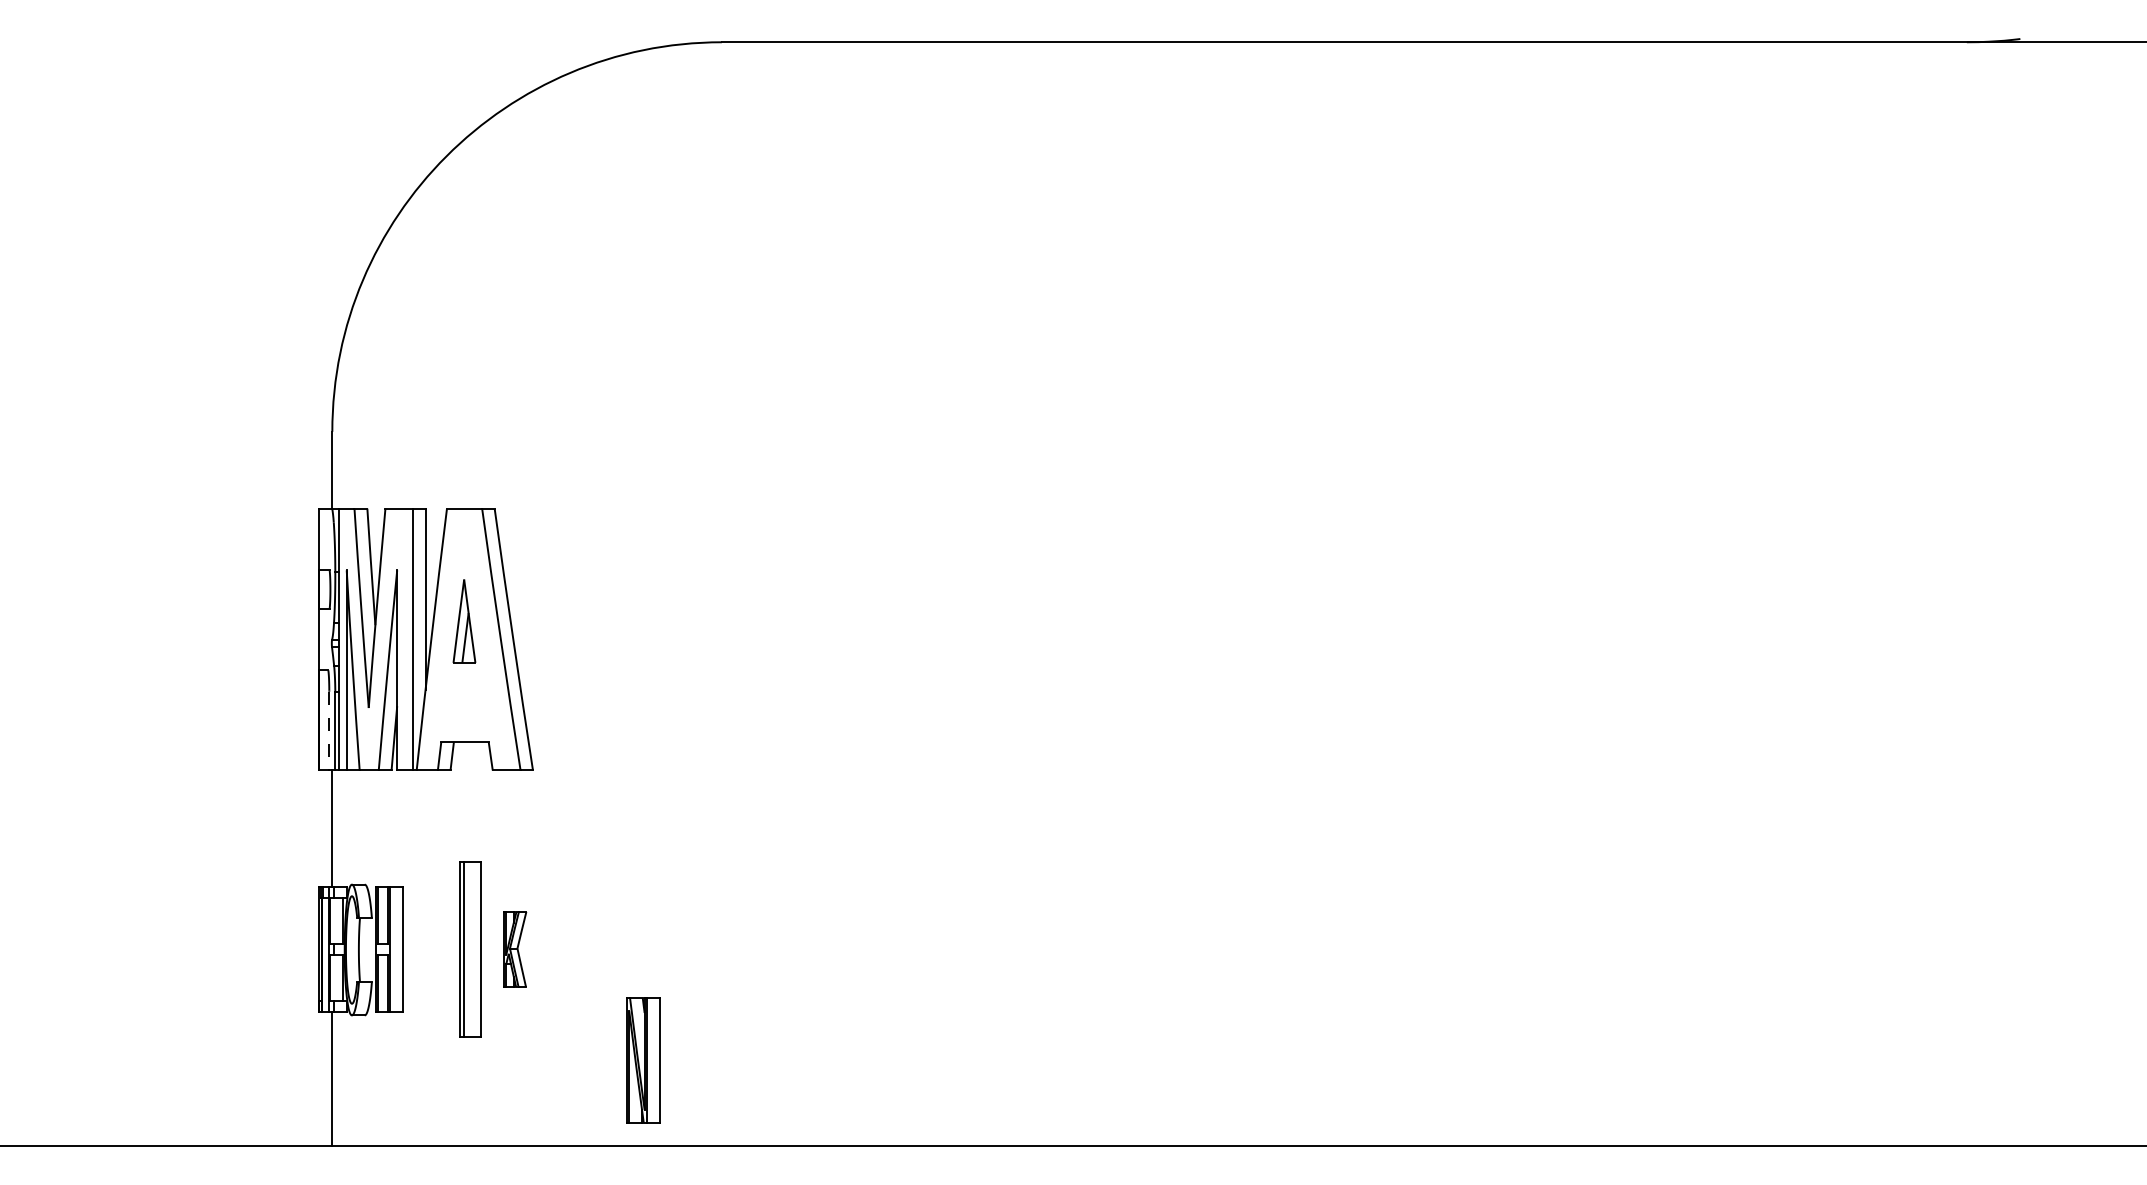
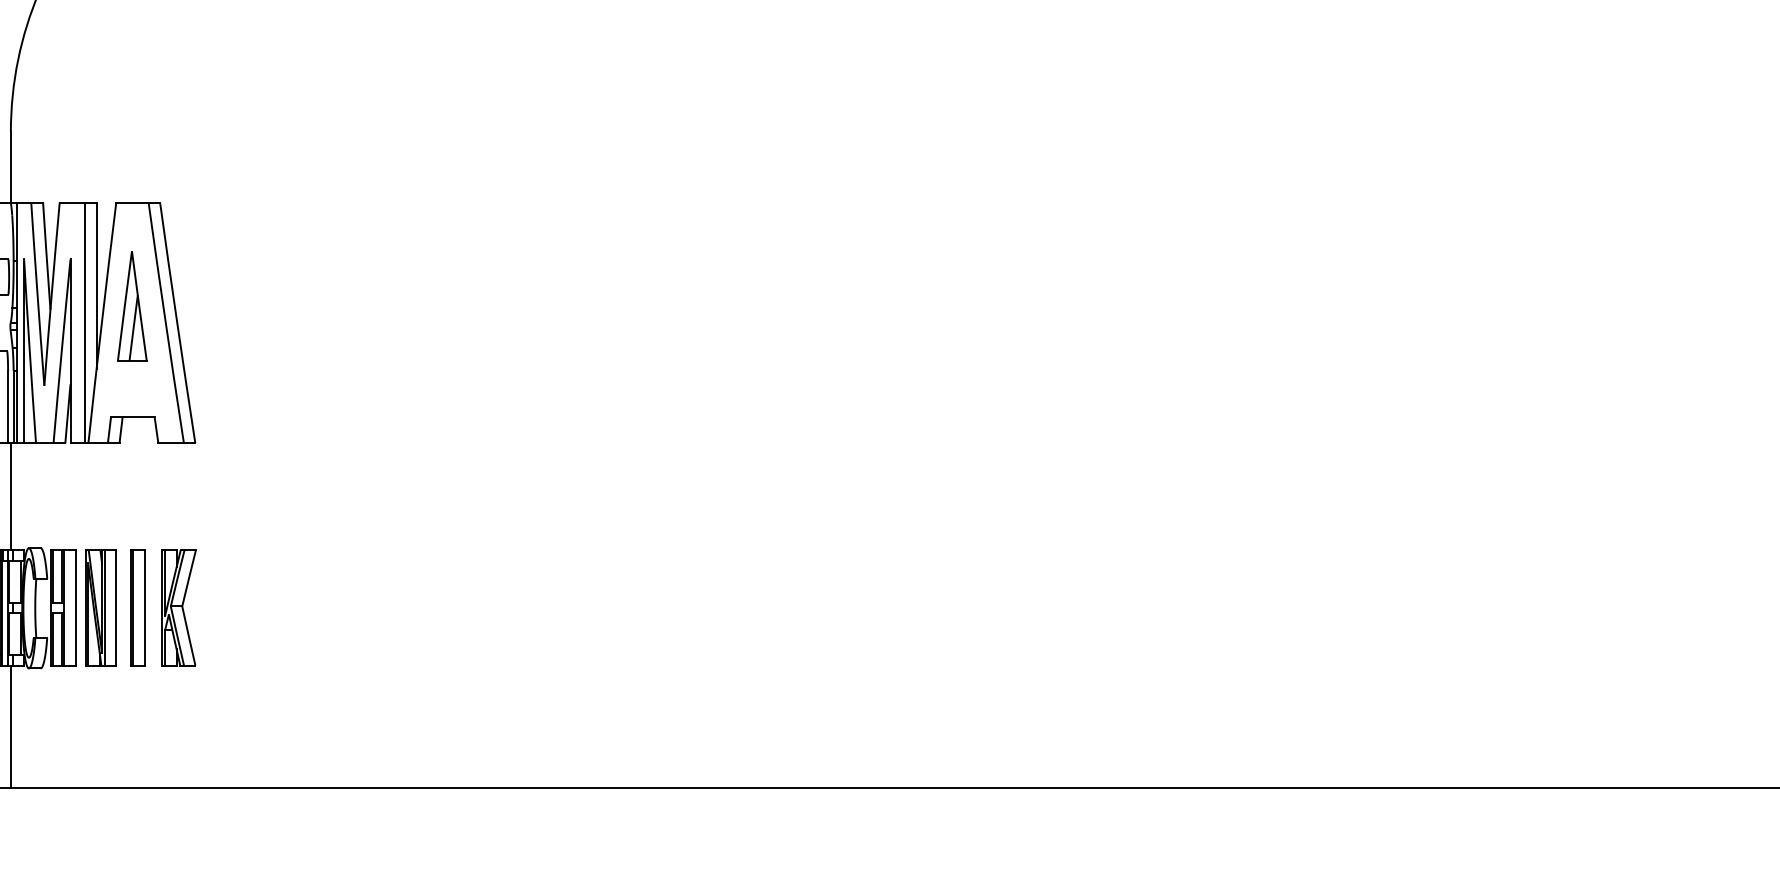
part: (464, 621) -> (132, 306), size x1.43
line: (329, 731) -> (8, 407), dashed -> solid
part: (470, 949) -> (137, 607), size x0.71
part: (515, 949) -> (179, 607), size x1.67
part: (643, 1060) -> (101, 607), moved

